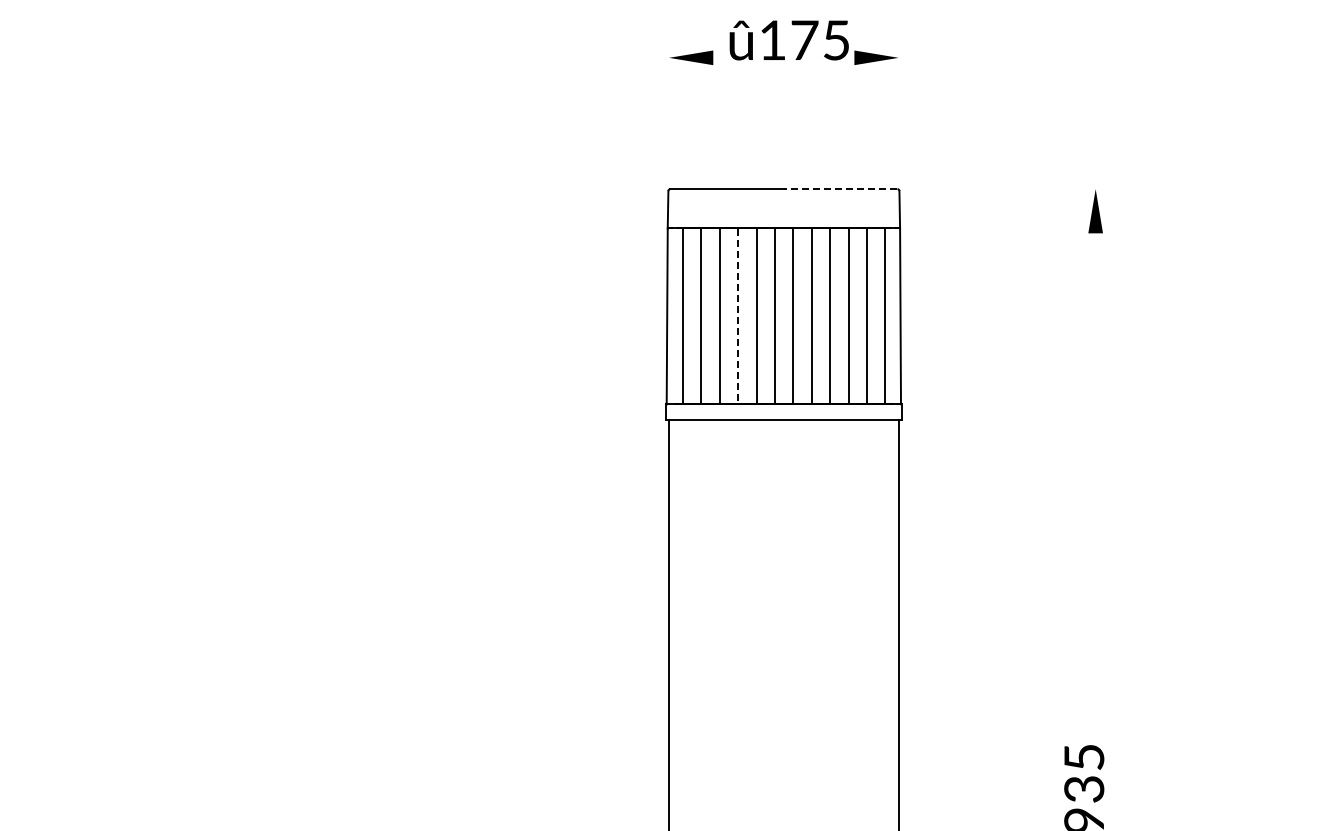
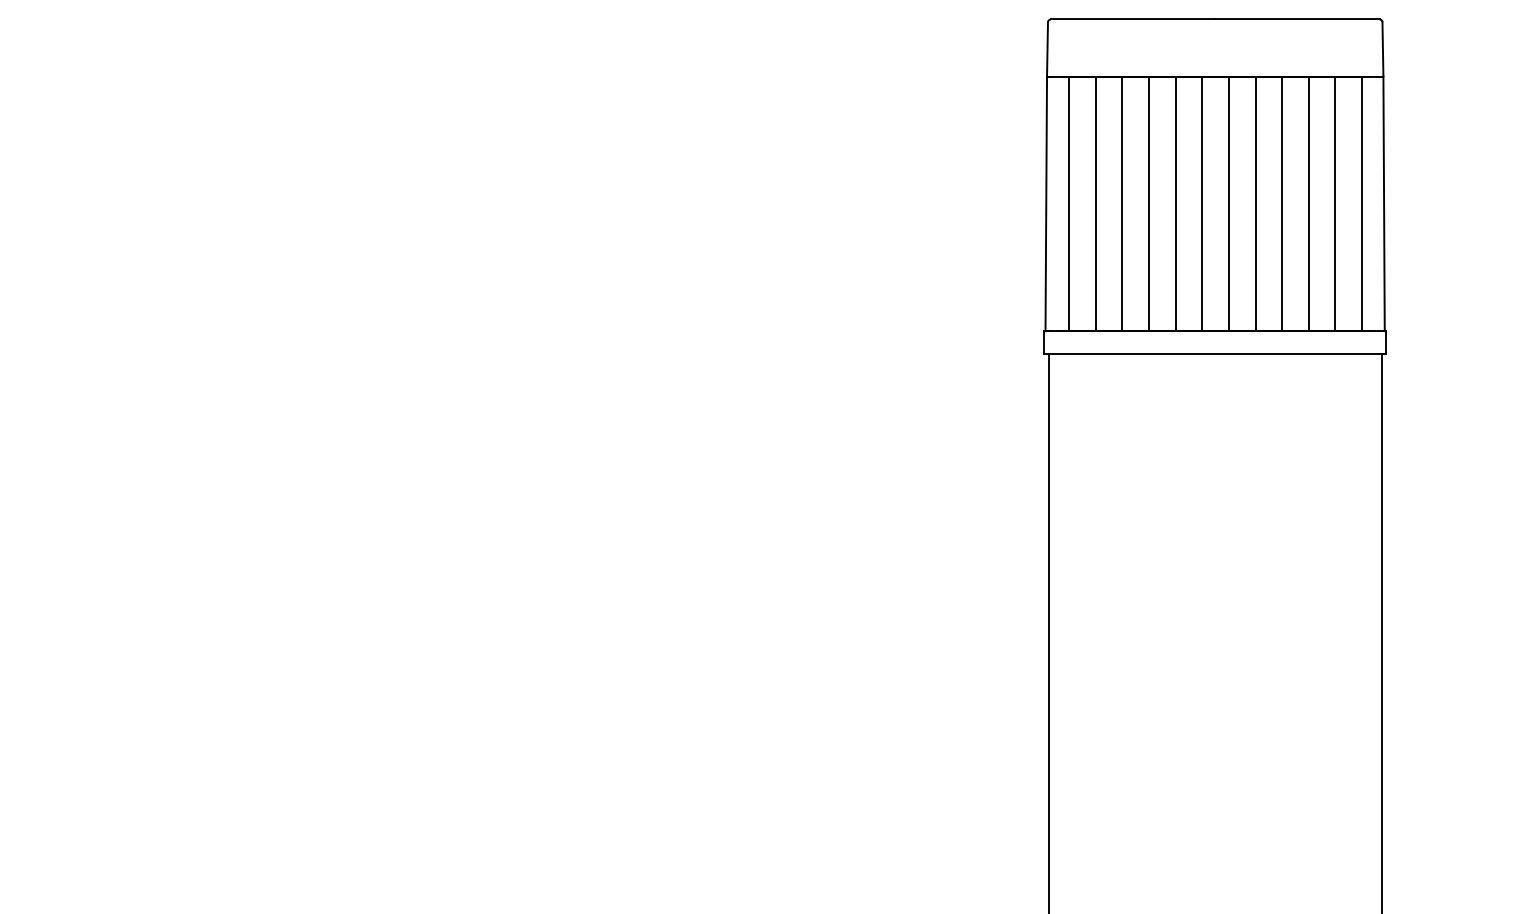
line: (840, 189) -> (1297, 20), dashed -> solid
line: (738, 316) -> (1149, 203), dashed -> solid

